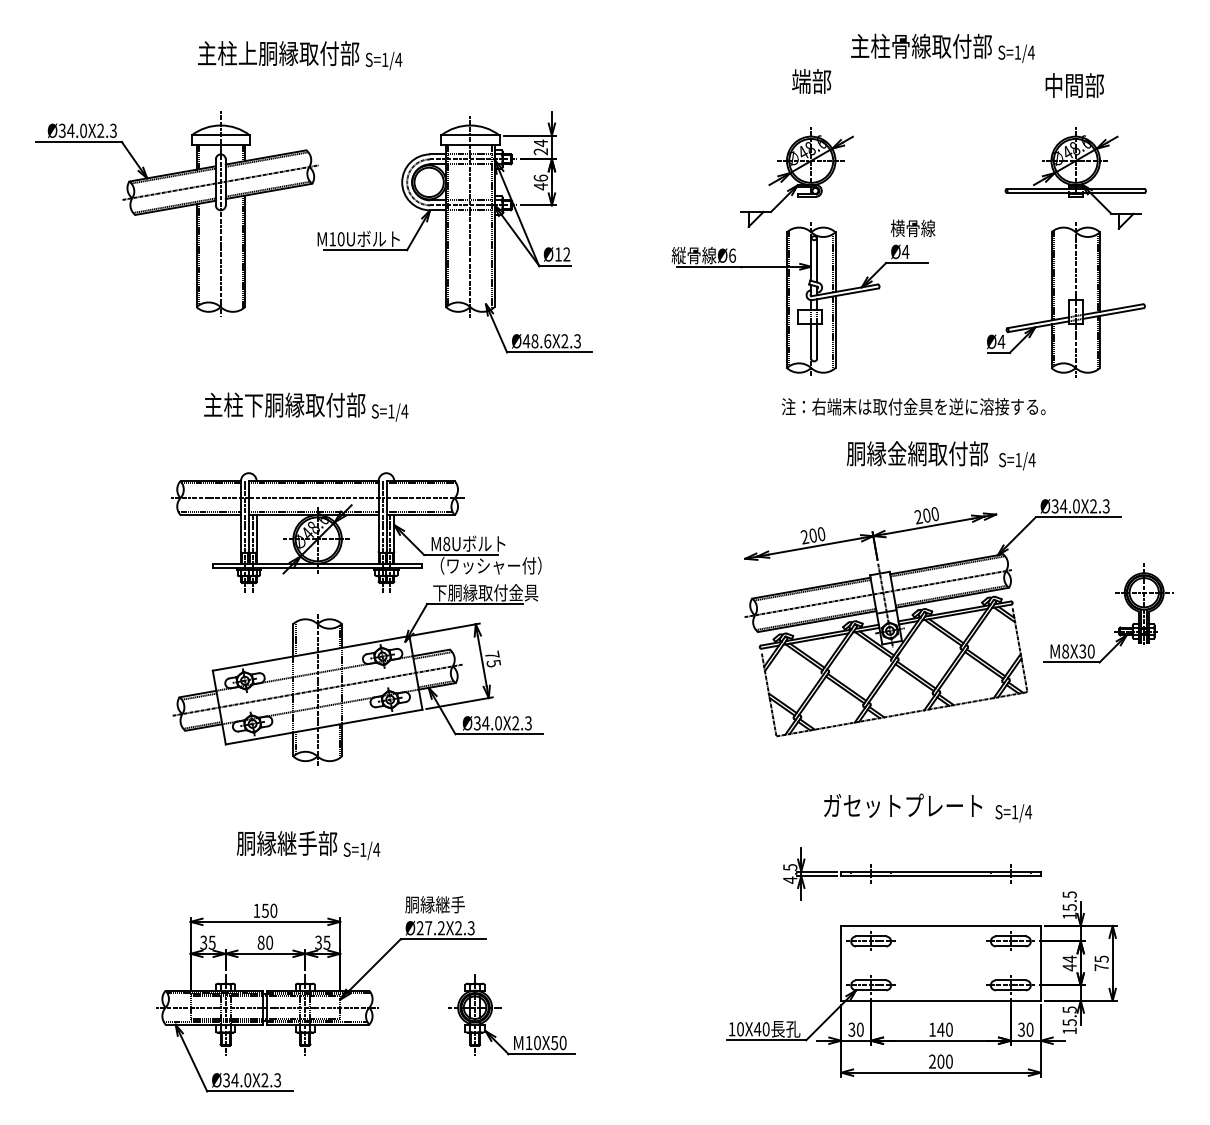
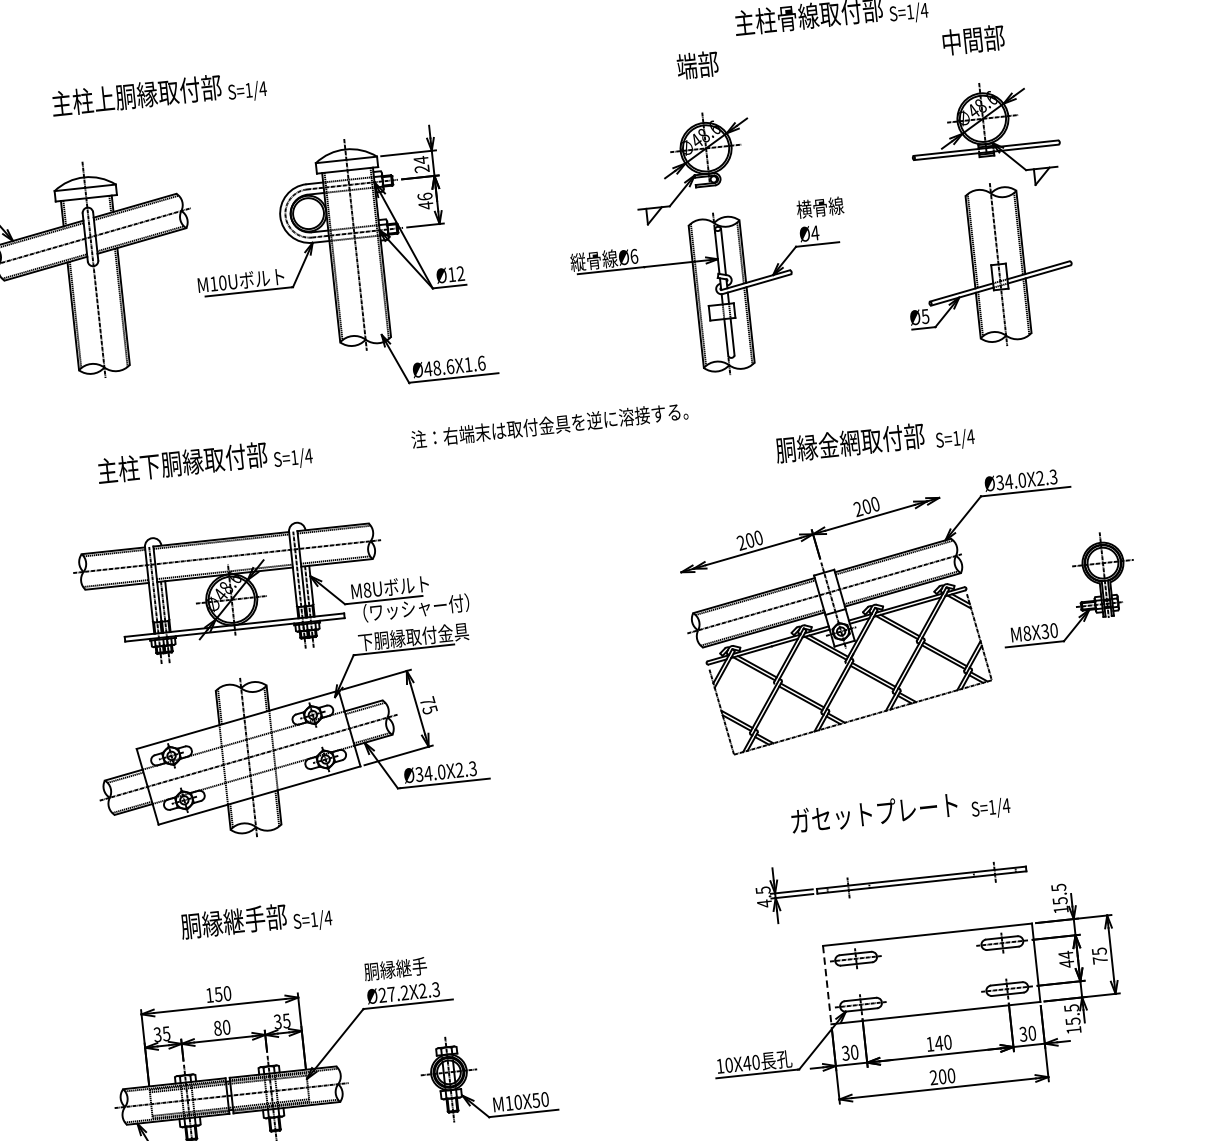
text: (571, 341) -> (475, 364), Ø48.6X2.3 -> Ø48.6X1.6
text: (1001, 341) -> (925, 316), Ø4 -> Ø5
text: (913, 406) -> (549, 425), moved
line: (841, 963) -> (827, 985), solid -> dashed

